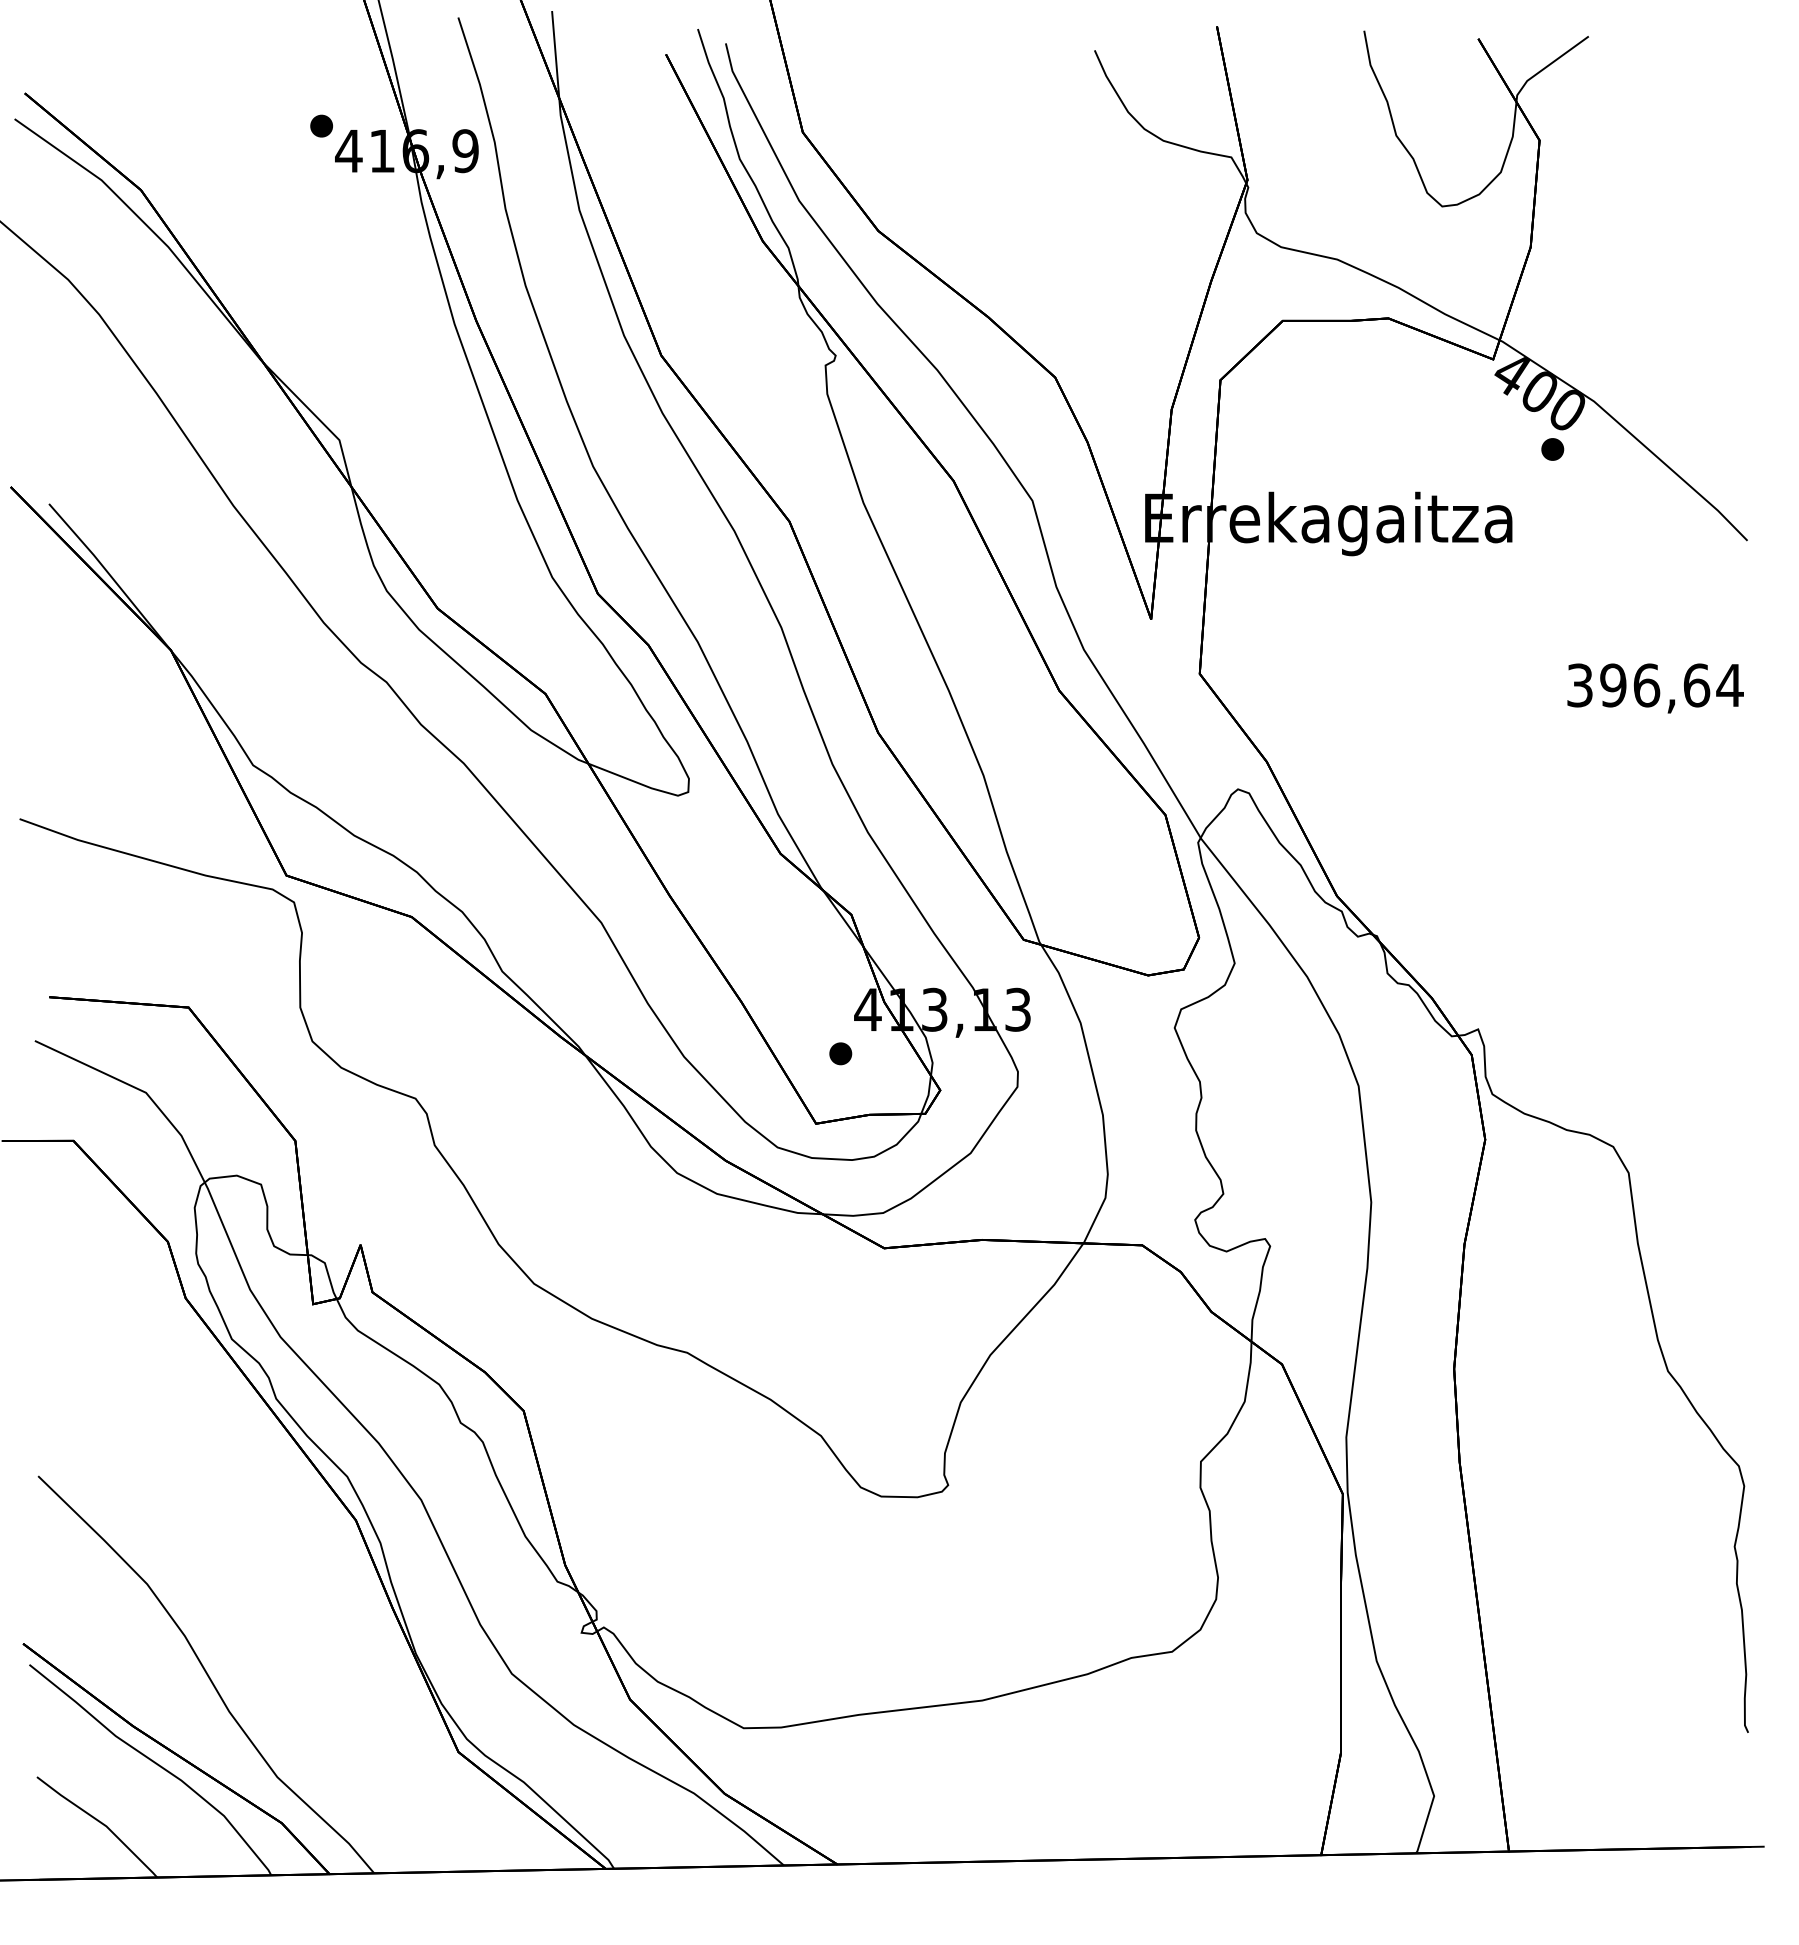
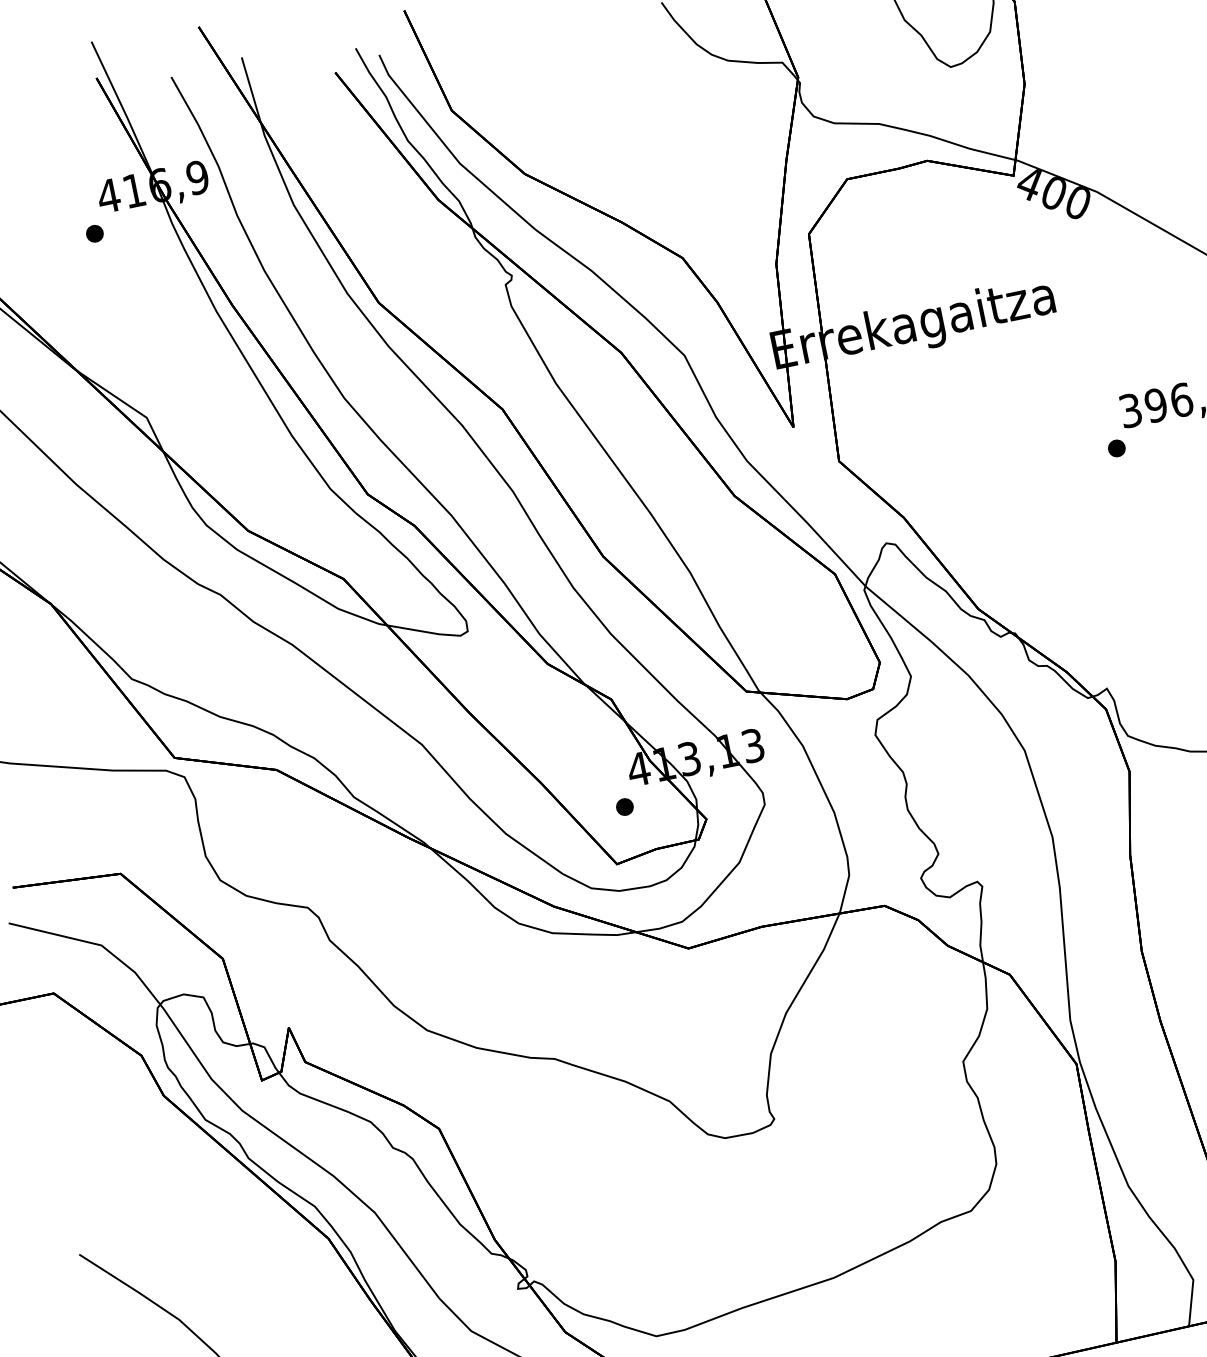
part: (321, 125) -> (94, 233), moved
part: (1552, 449) -> (1116, 448), moved

